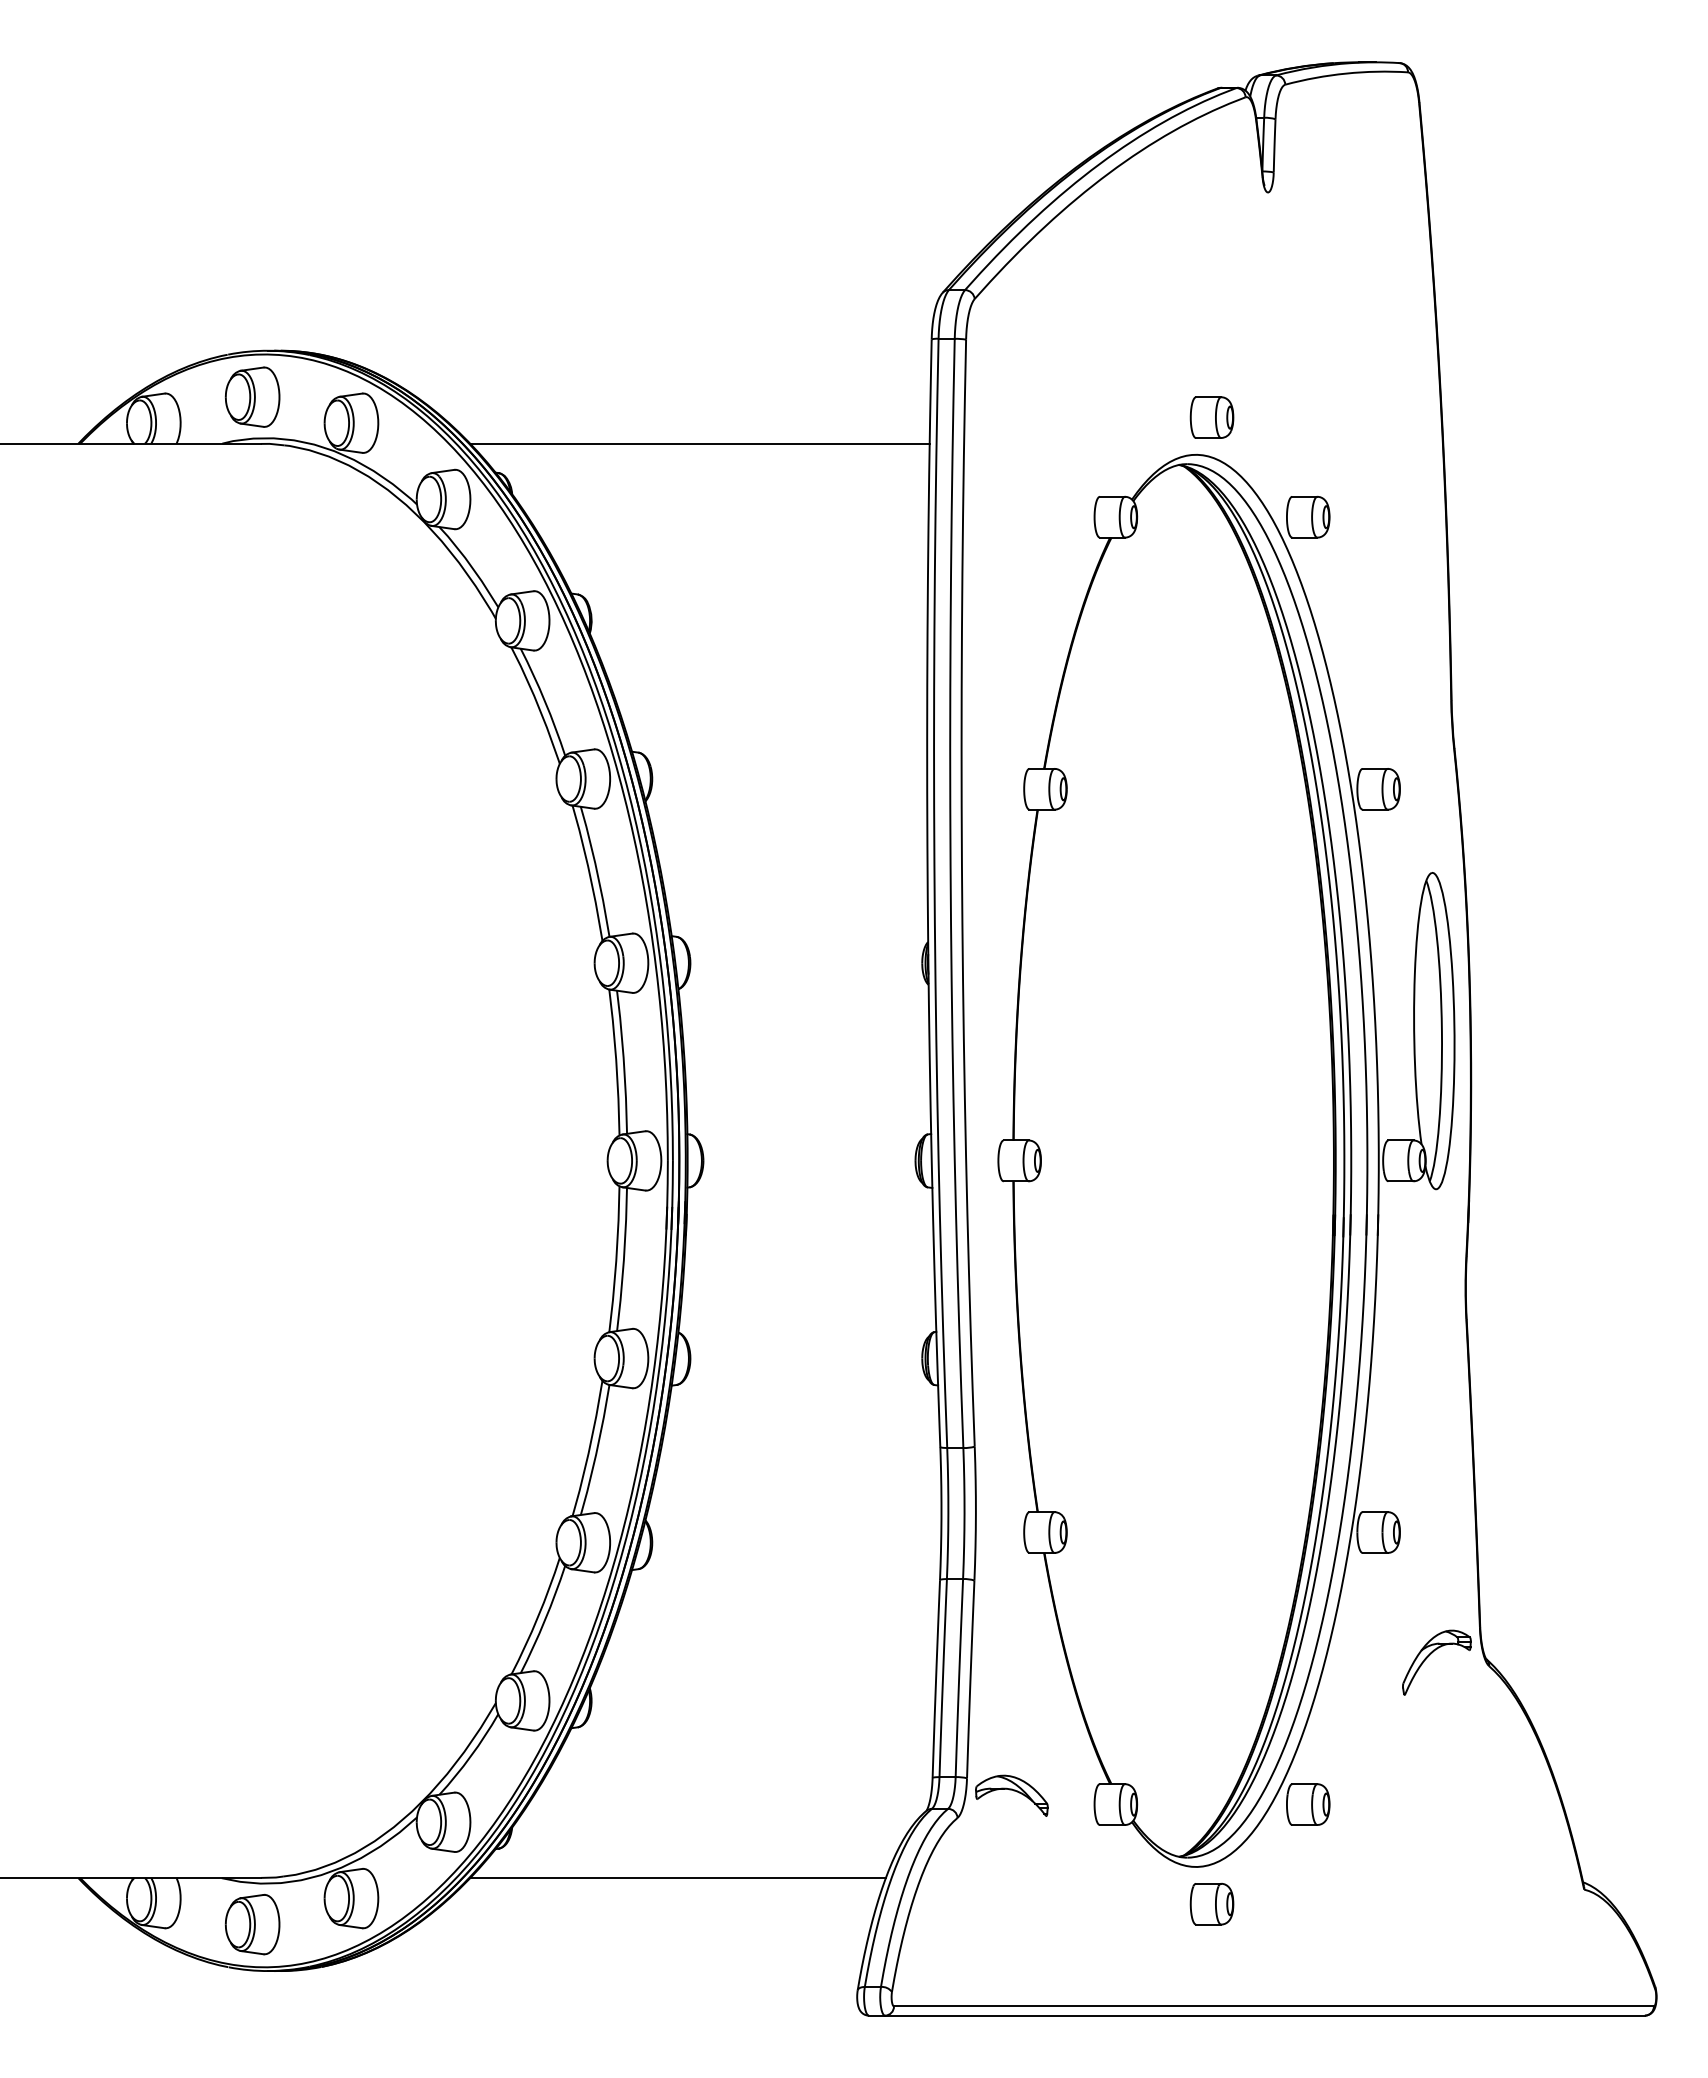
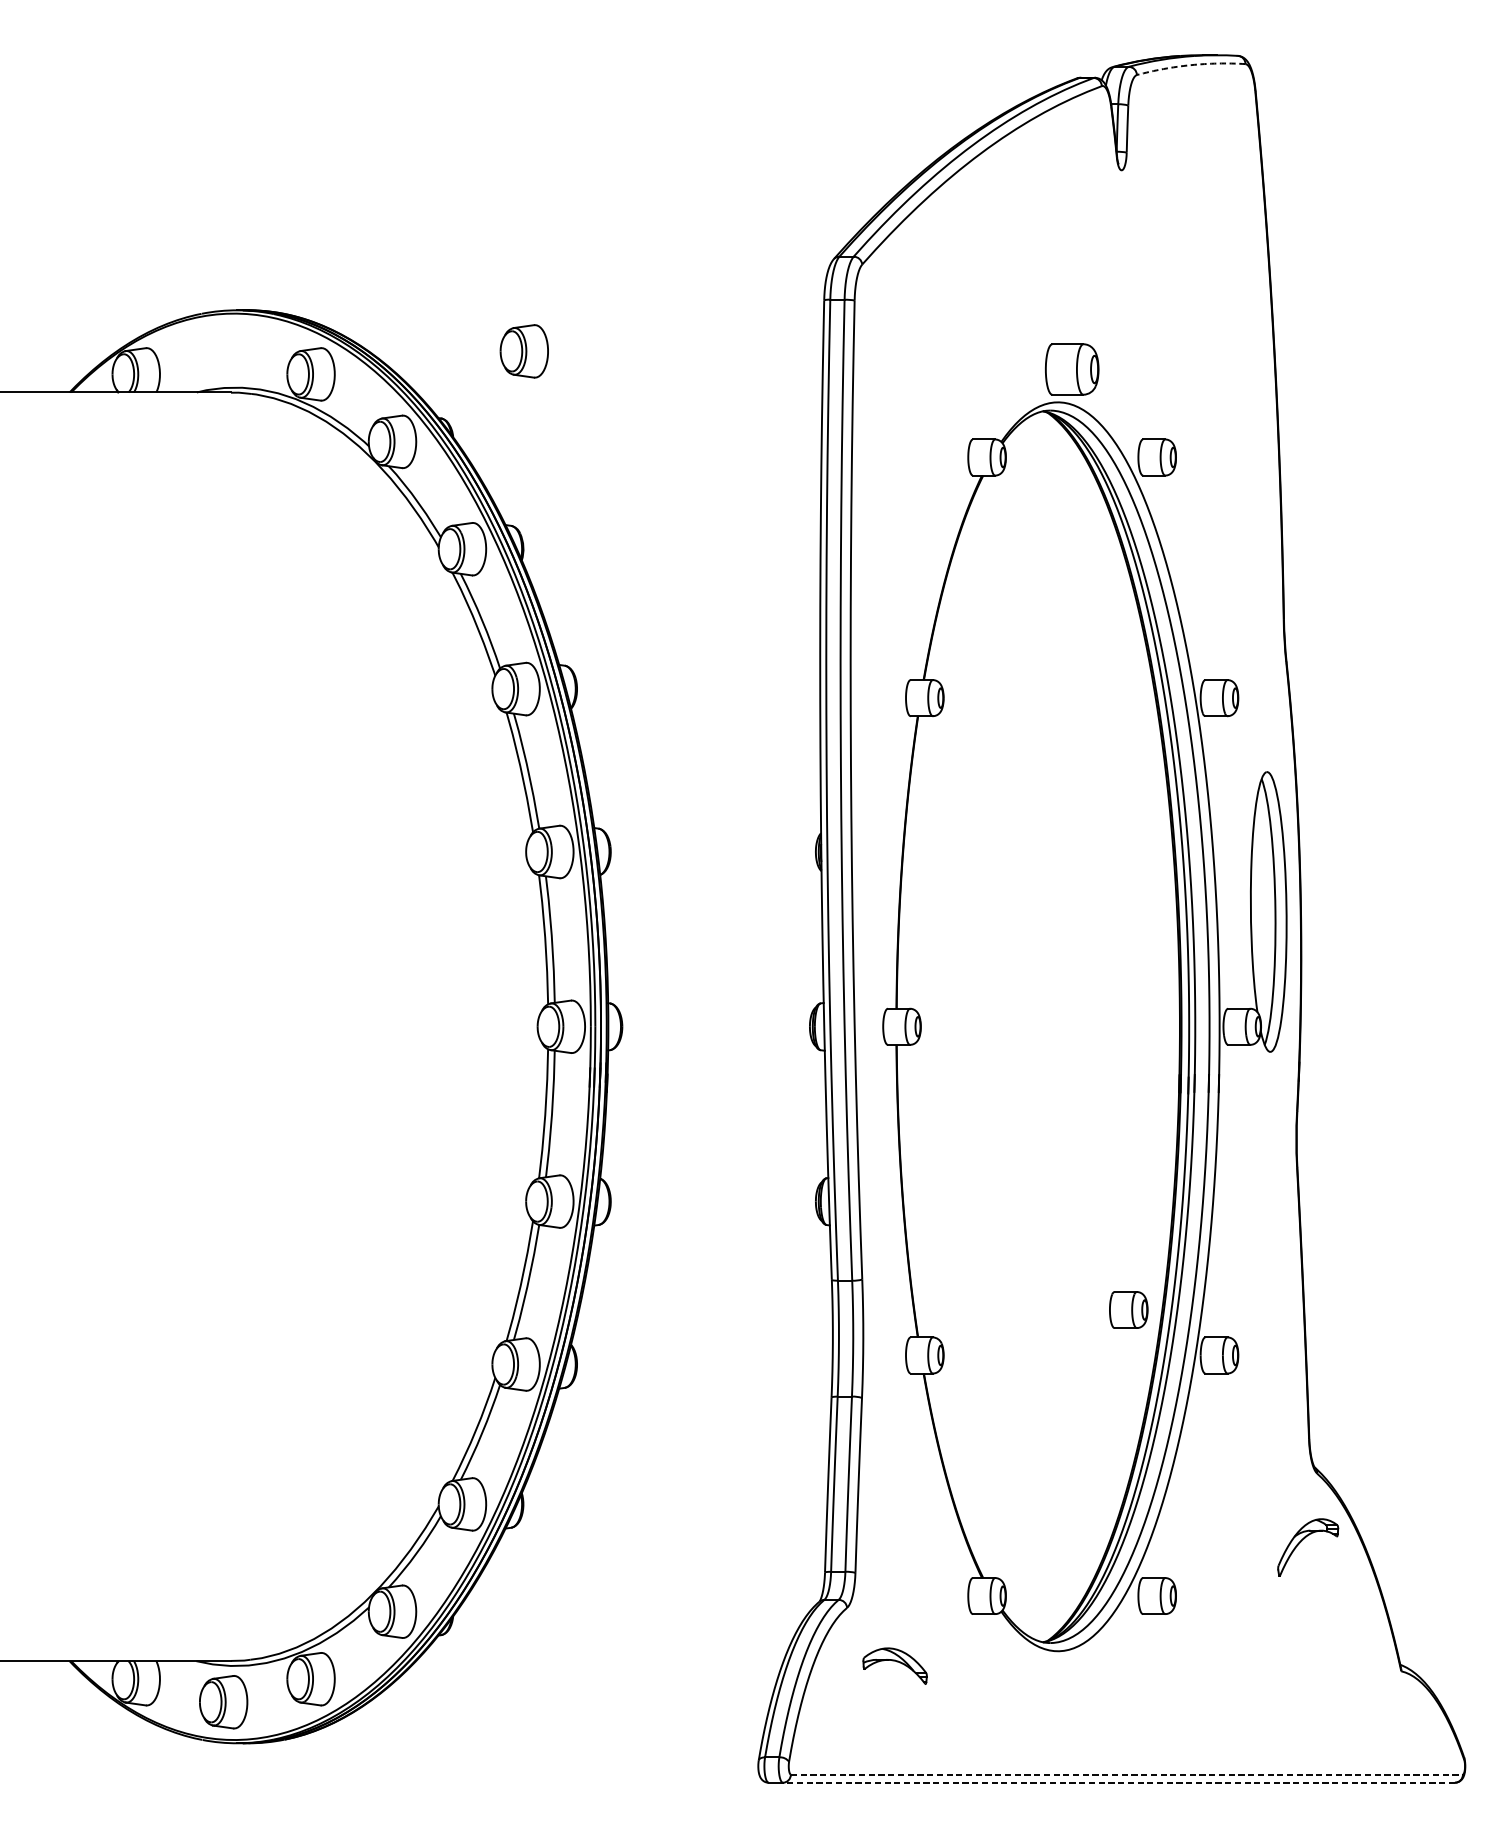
arc: (1346, 73) -> (1191, 65), solid -> dashed
part: (252, 396) -> (524, 350), moved
part: (1211, 417) -> (1071, 369), size x1.4
line: (699, 443) -> (618, 392), removed
part: (1430, 1655) -> (1302, 1541), moved
part: (1011, 1795) -> (894, 1665), moved
line: (677, 1878) -> (599, 1661), removed
part: (1211, 1904) -> (1128, 1310), moved
line: (1273, 2006) -> (1126, 1774), solid -> dashed
line: (1264, 2015) -> (1118, 1782), solid -> dashed

